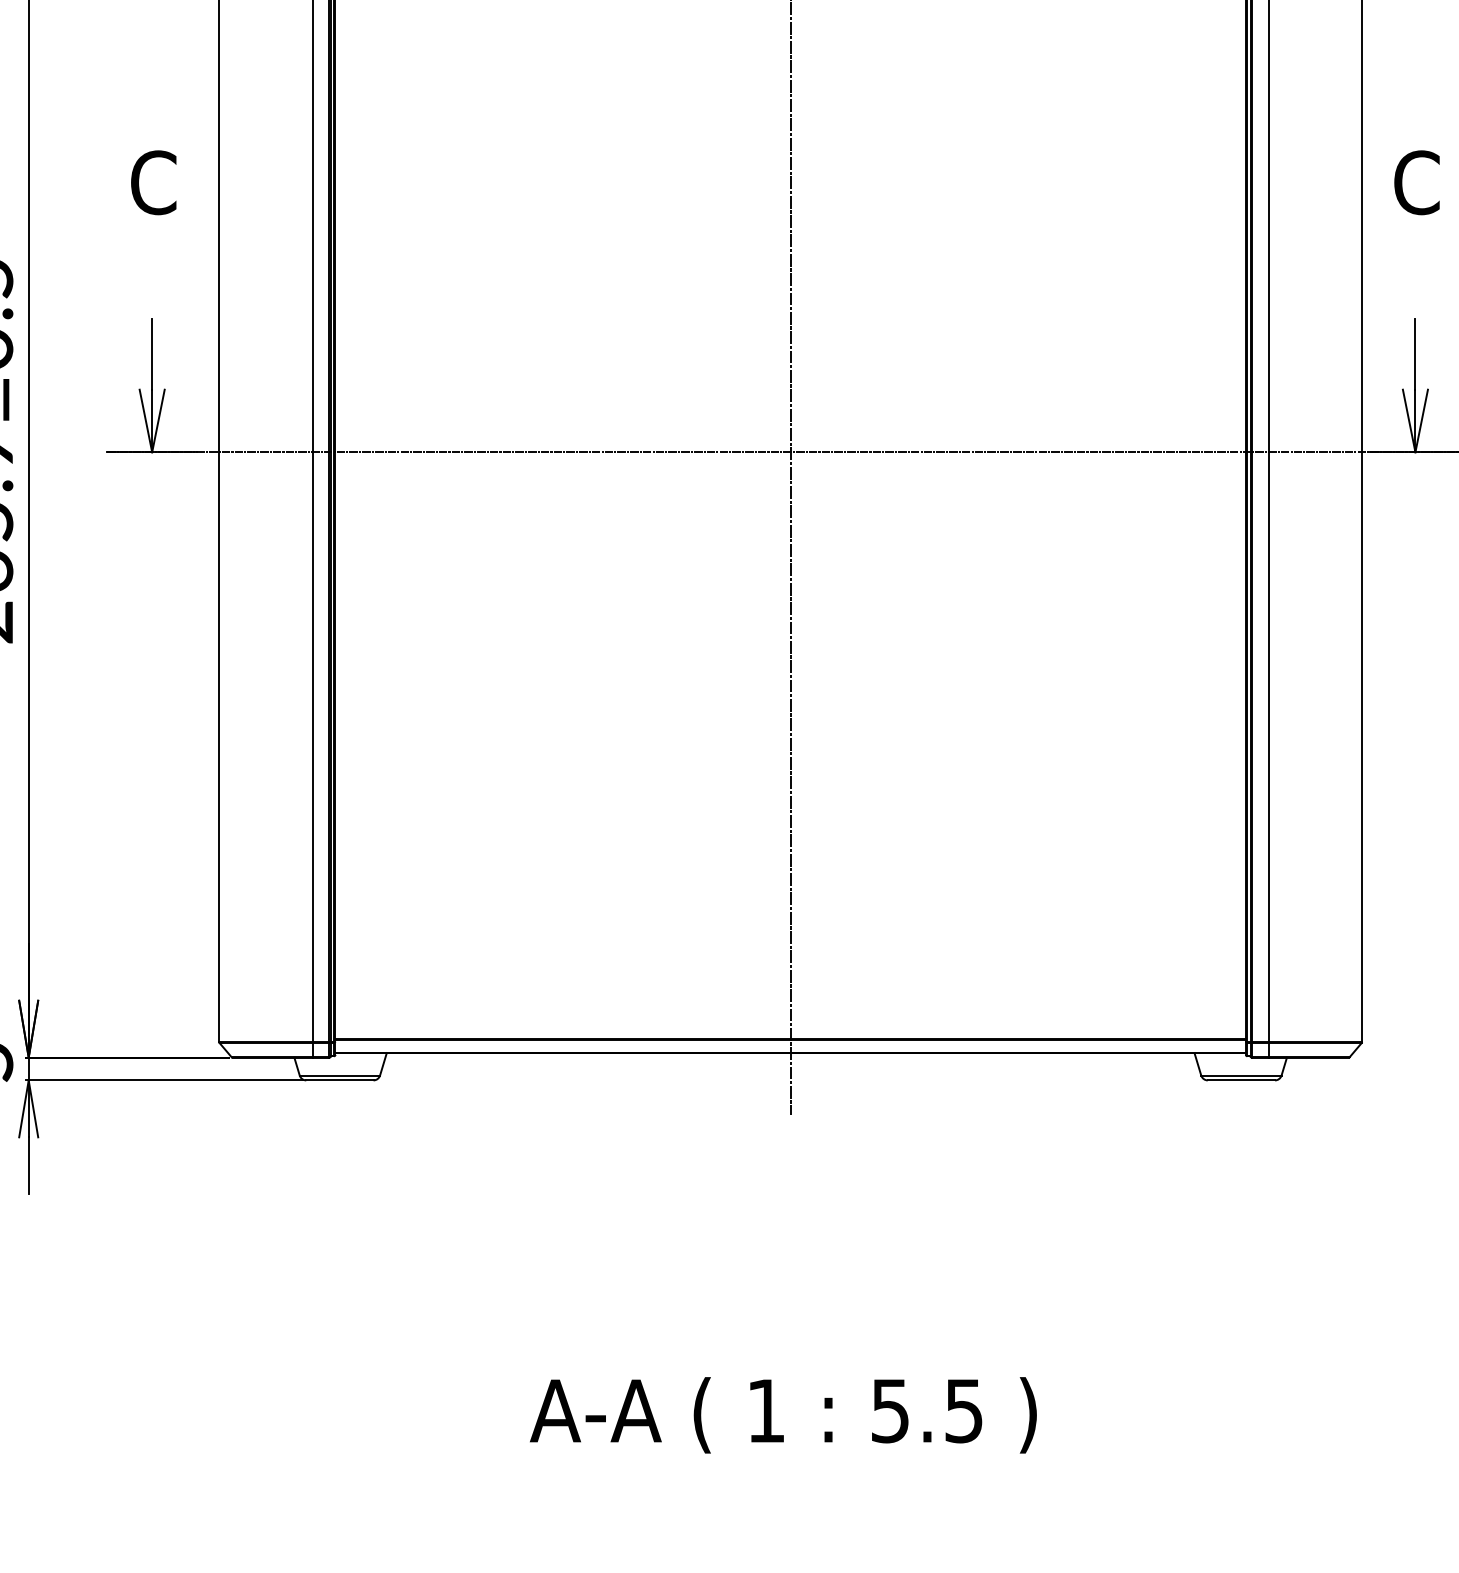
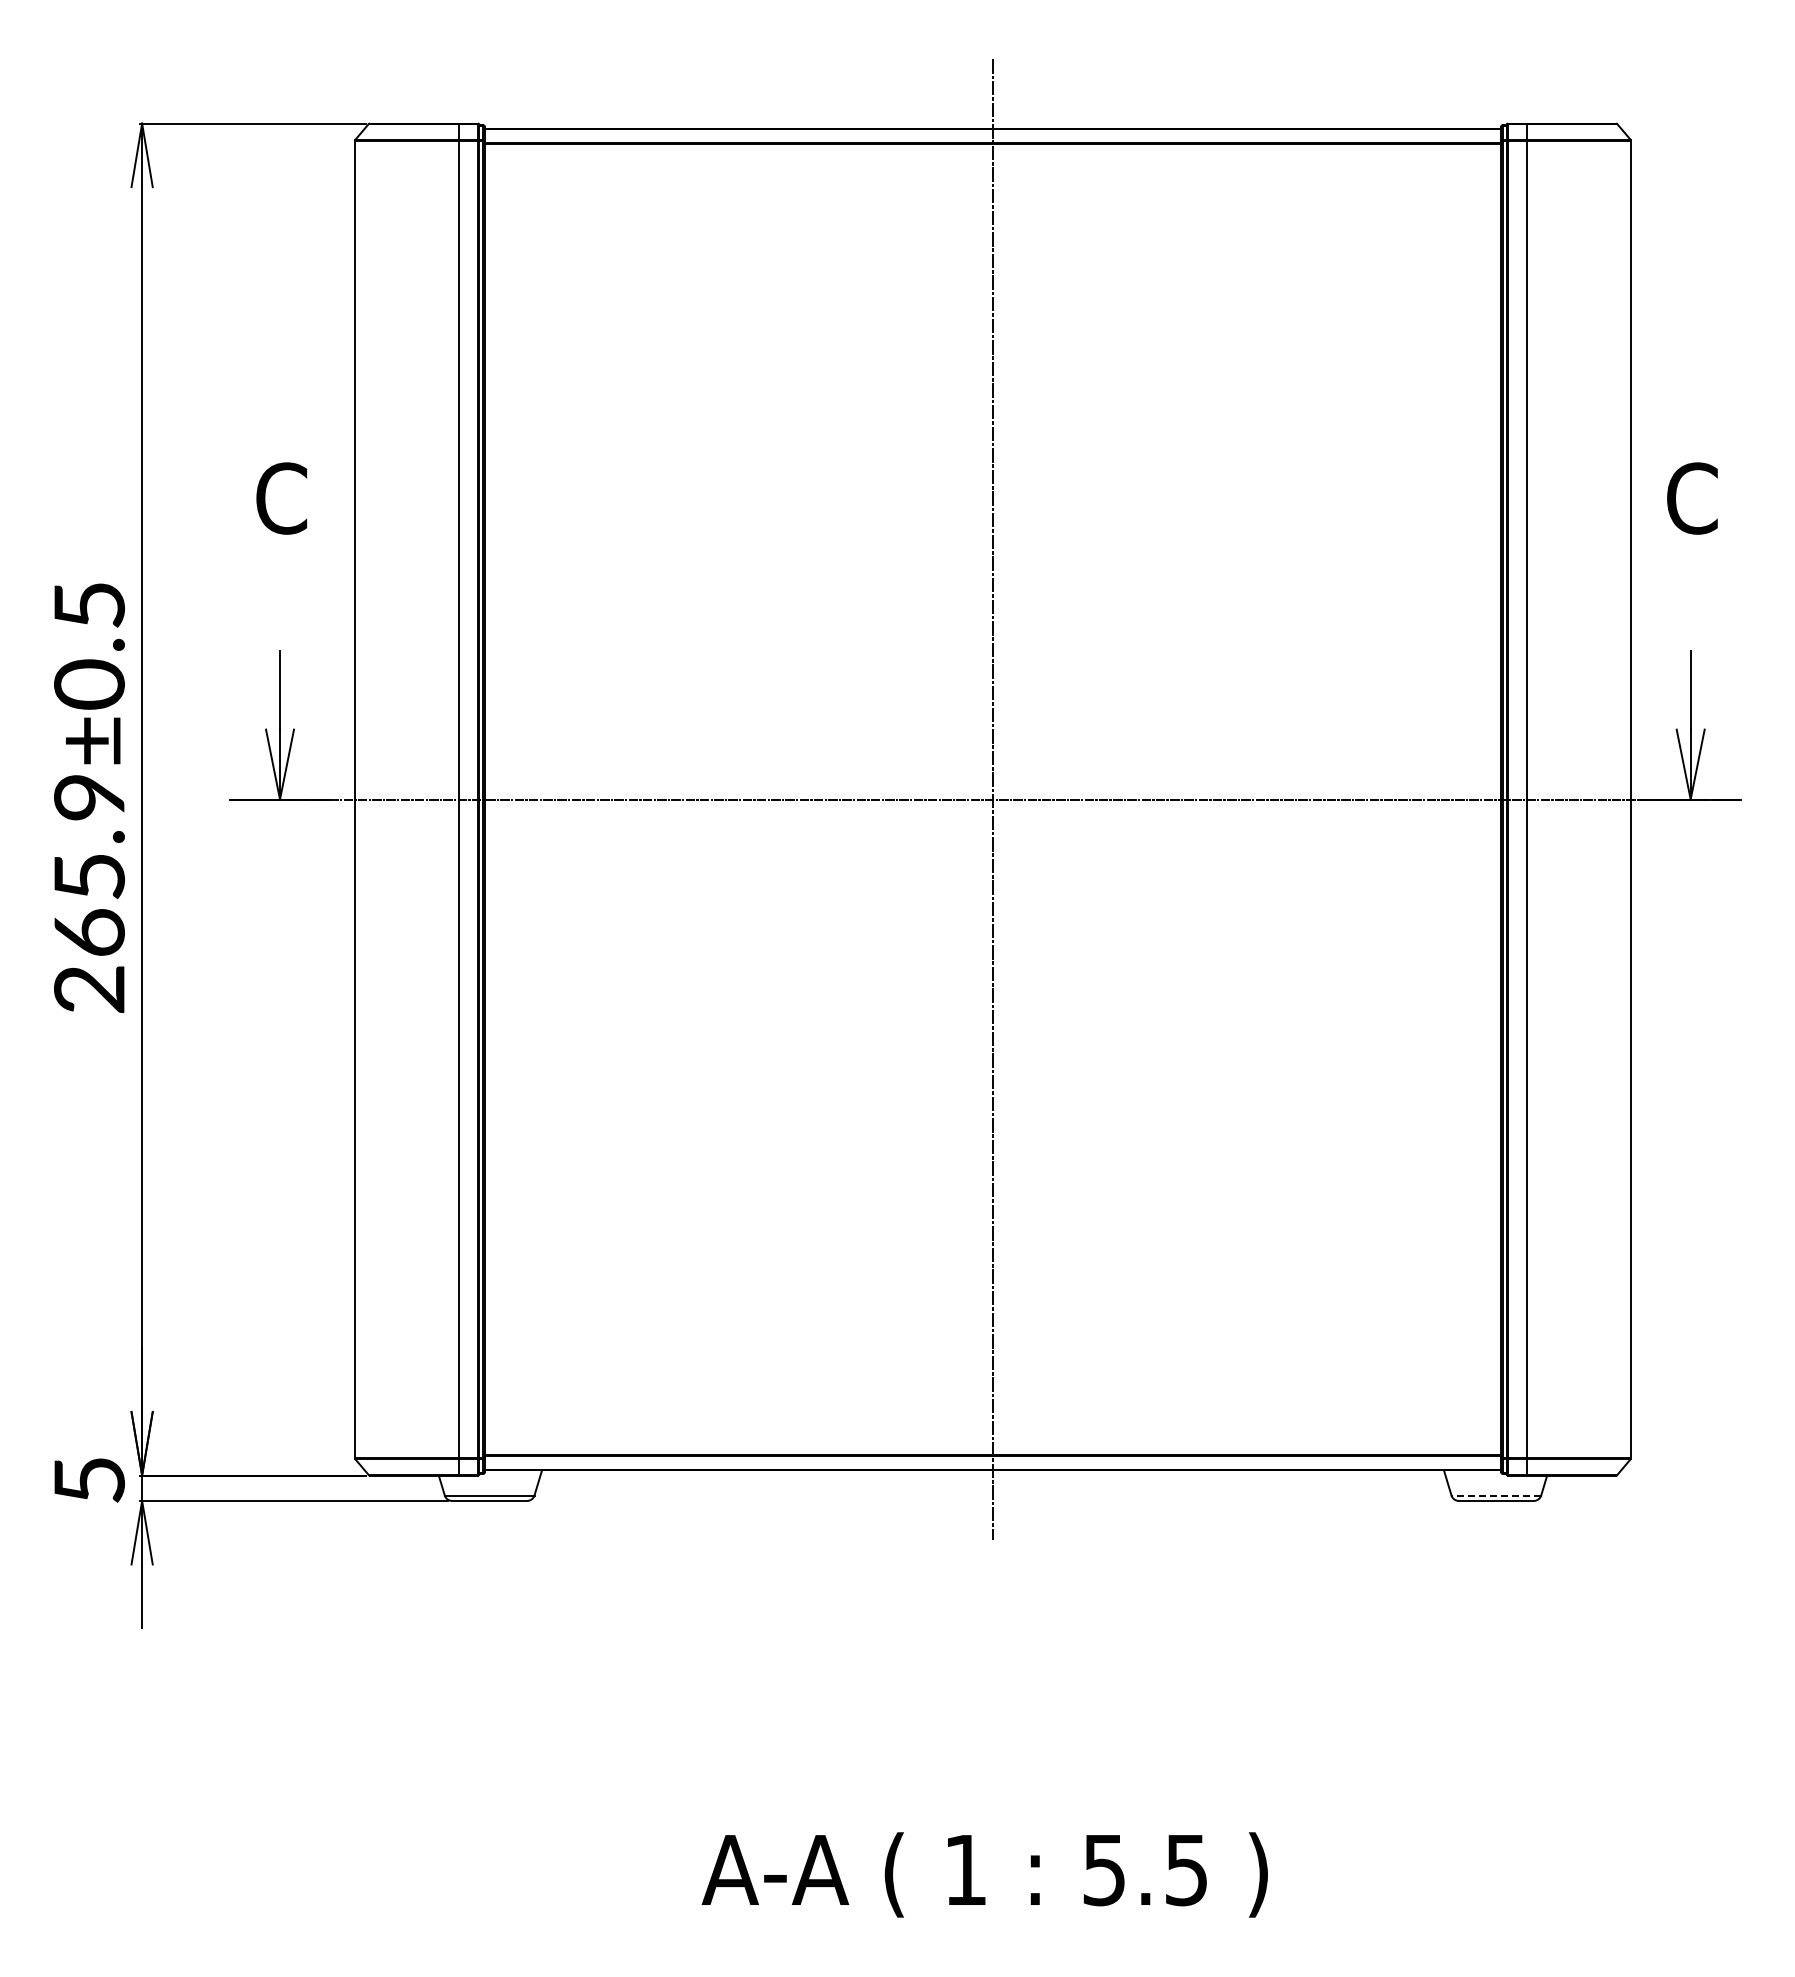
line: (1241, 1075) -> (1496, 1495), solid -> dashed

